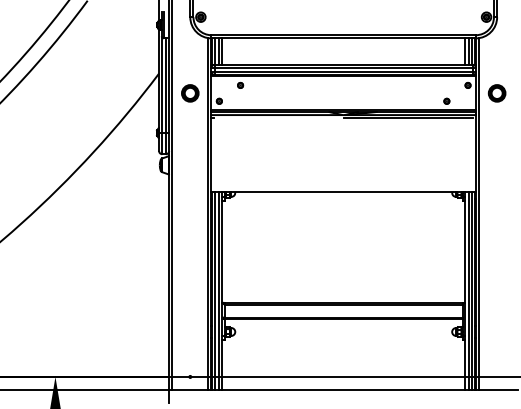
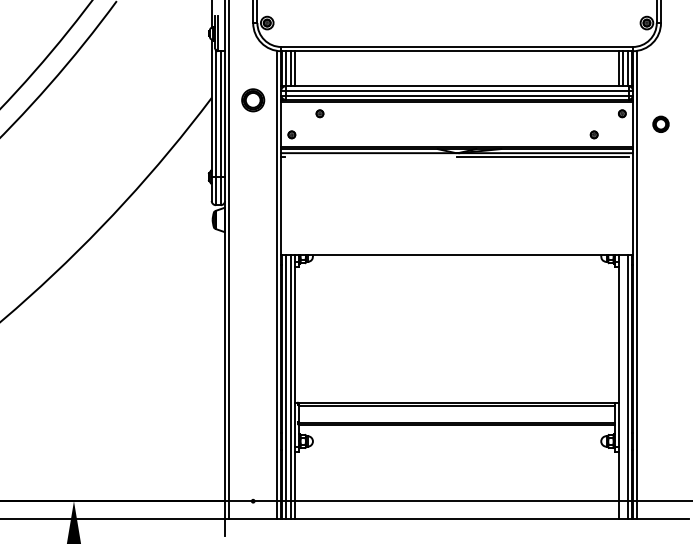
part: (190, 93) -> (253, 100), moved
part: (496, 93) -> (660, 124), size x0.7
line: (468, 290) -> (623, 386), removed

